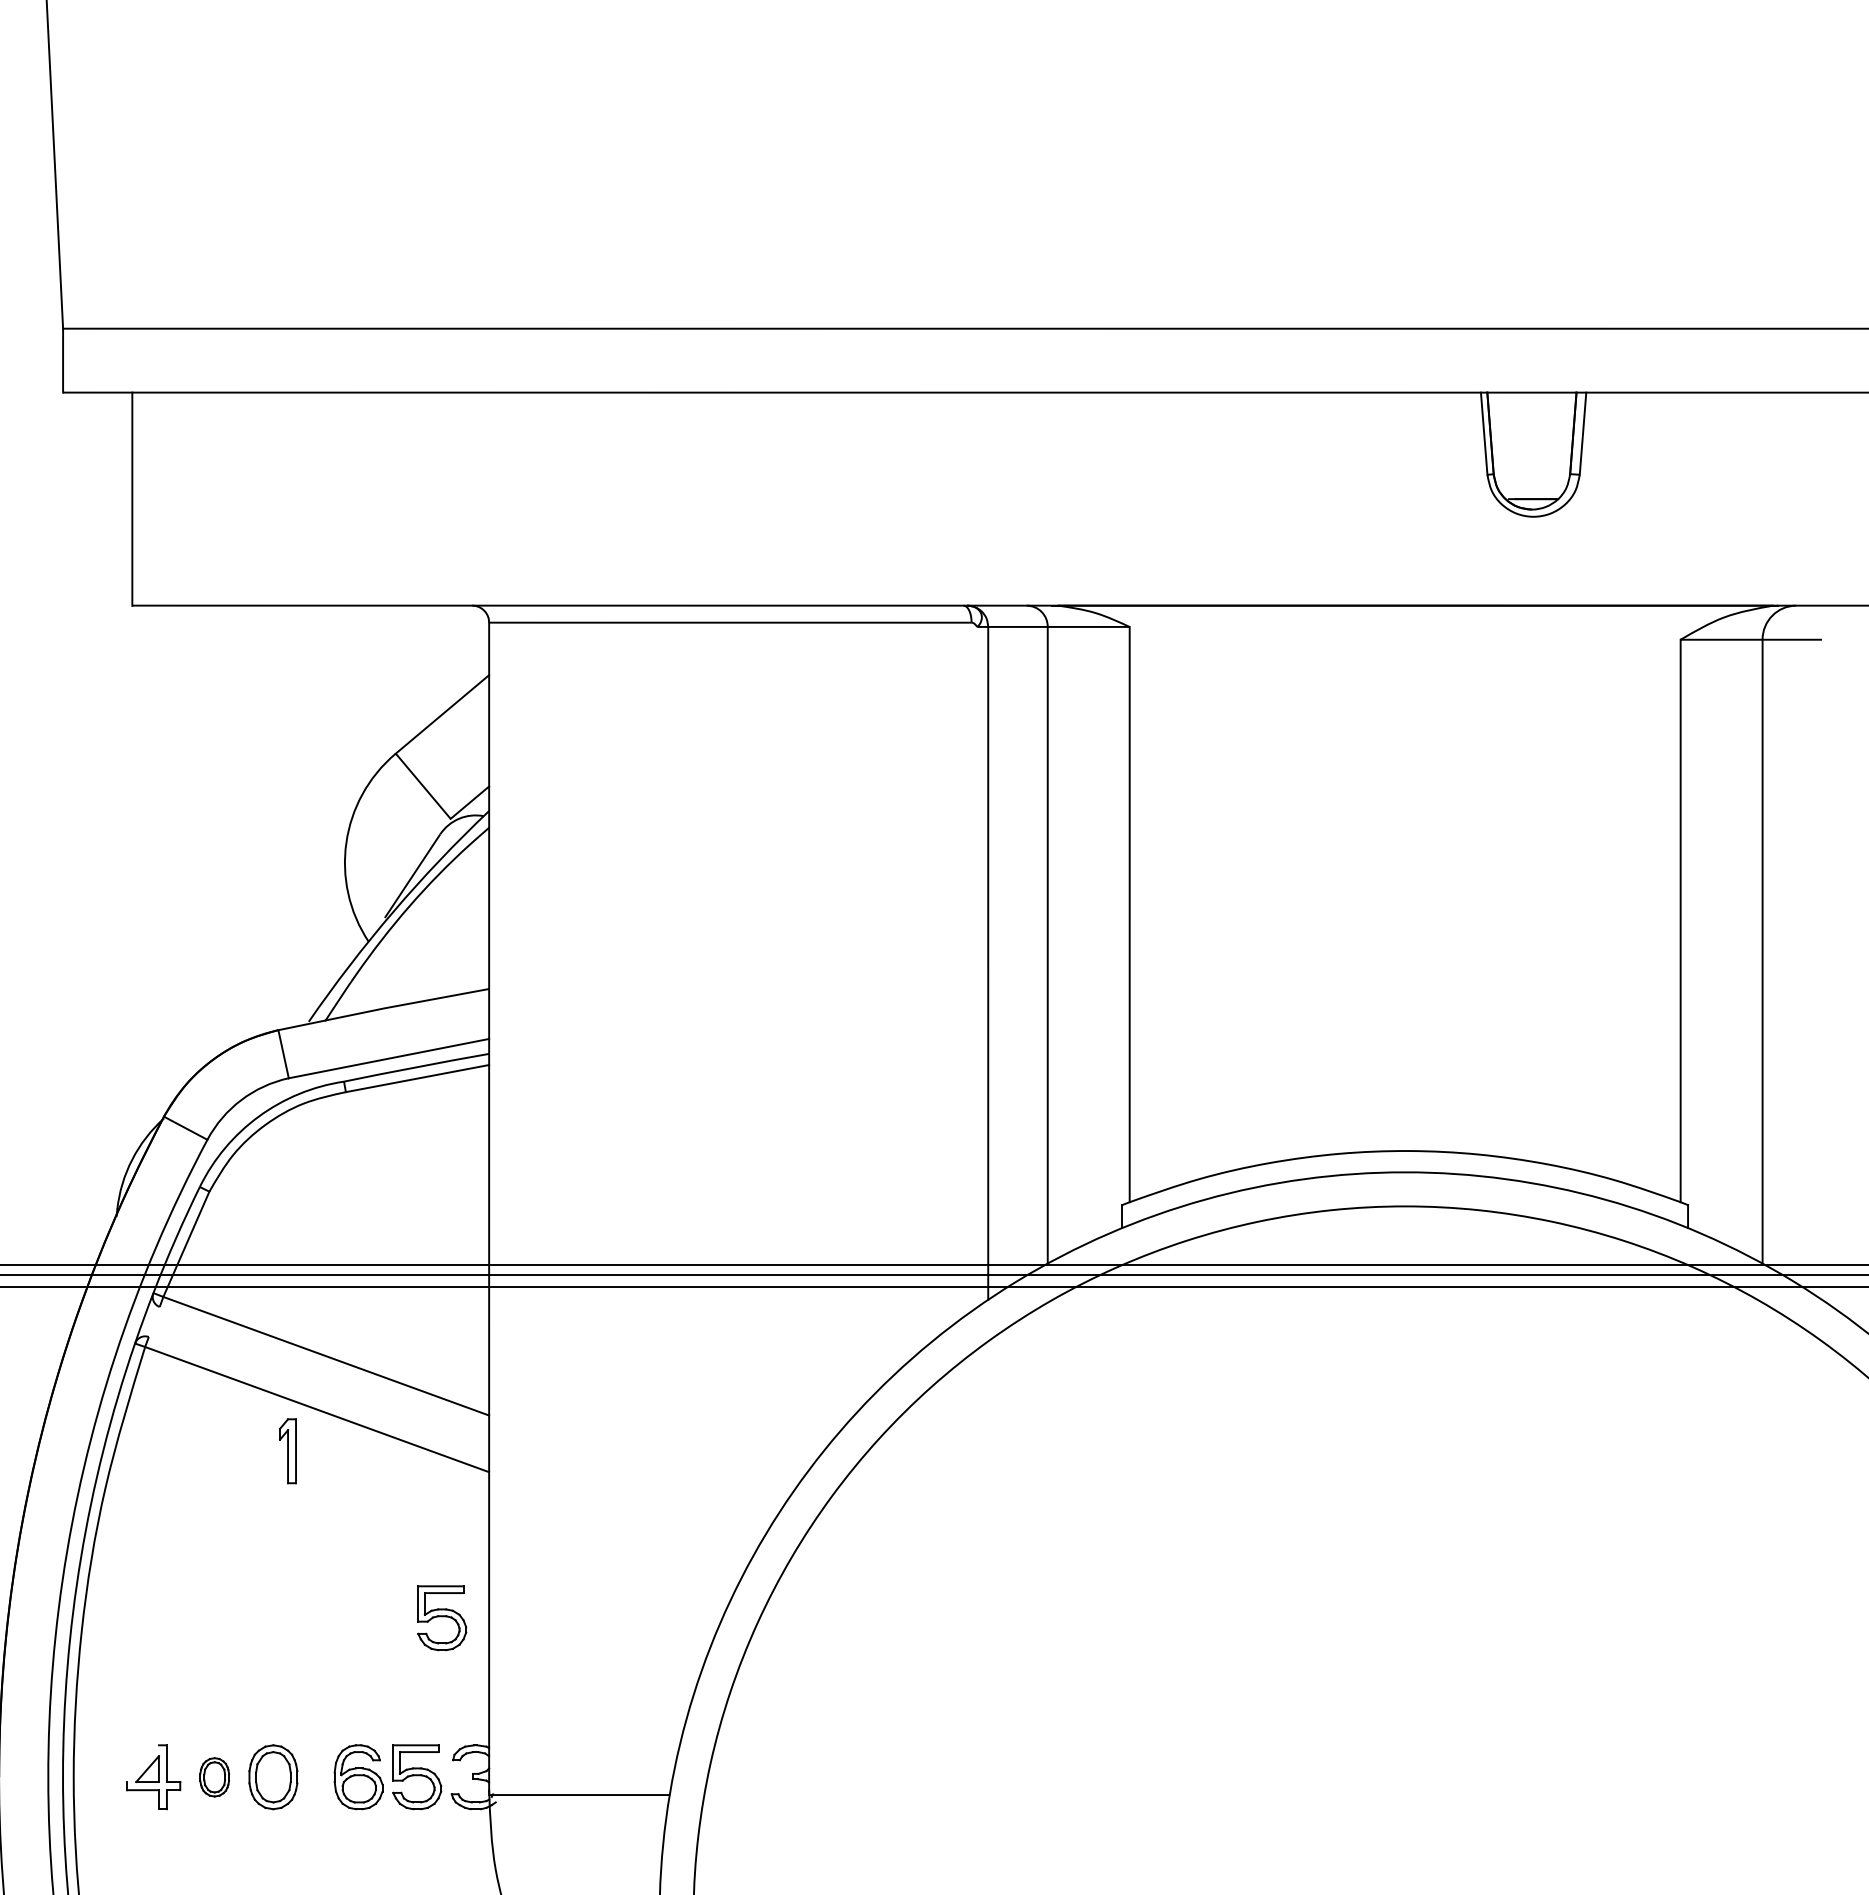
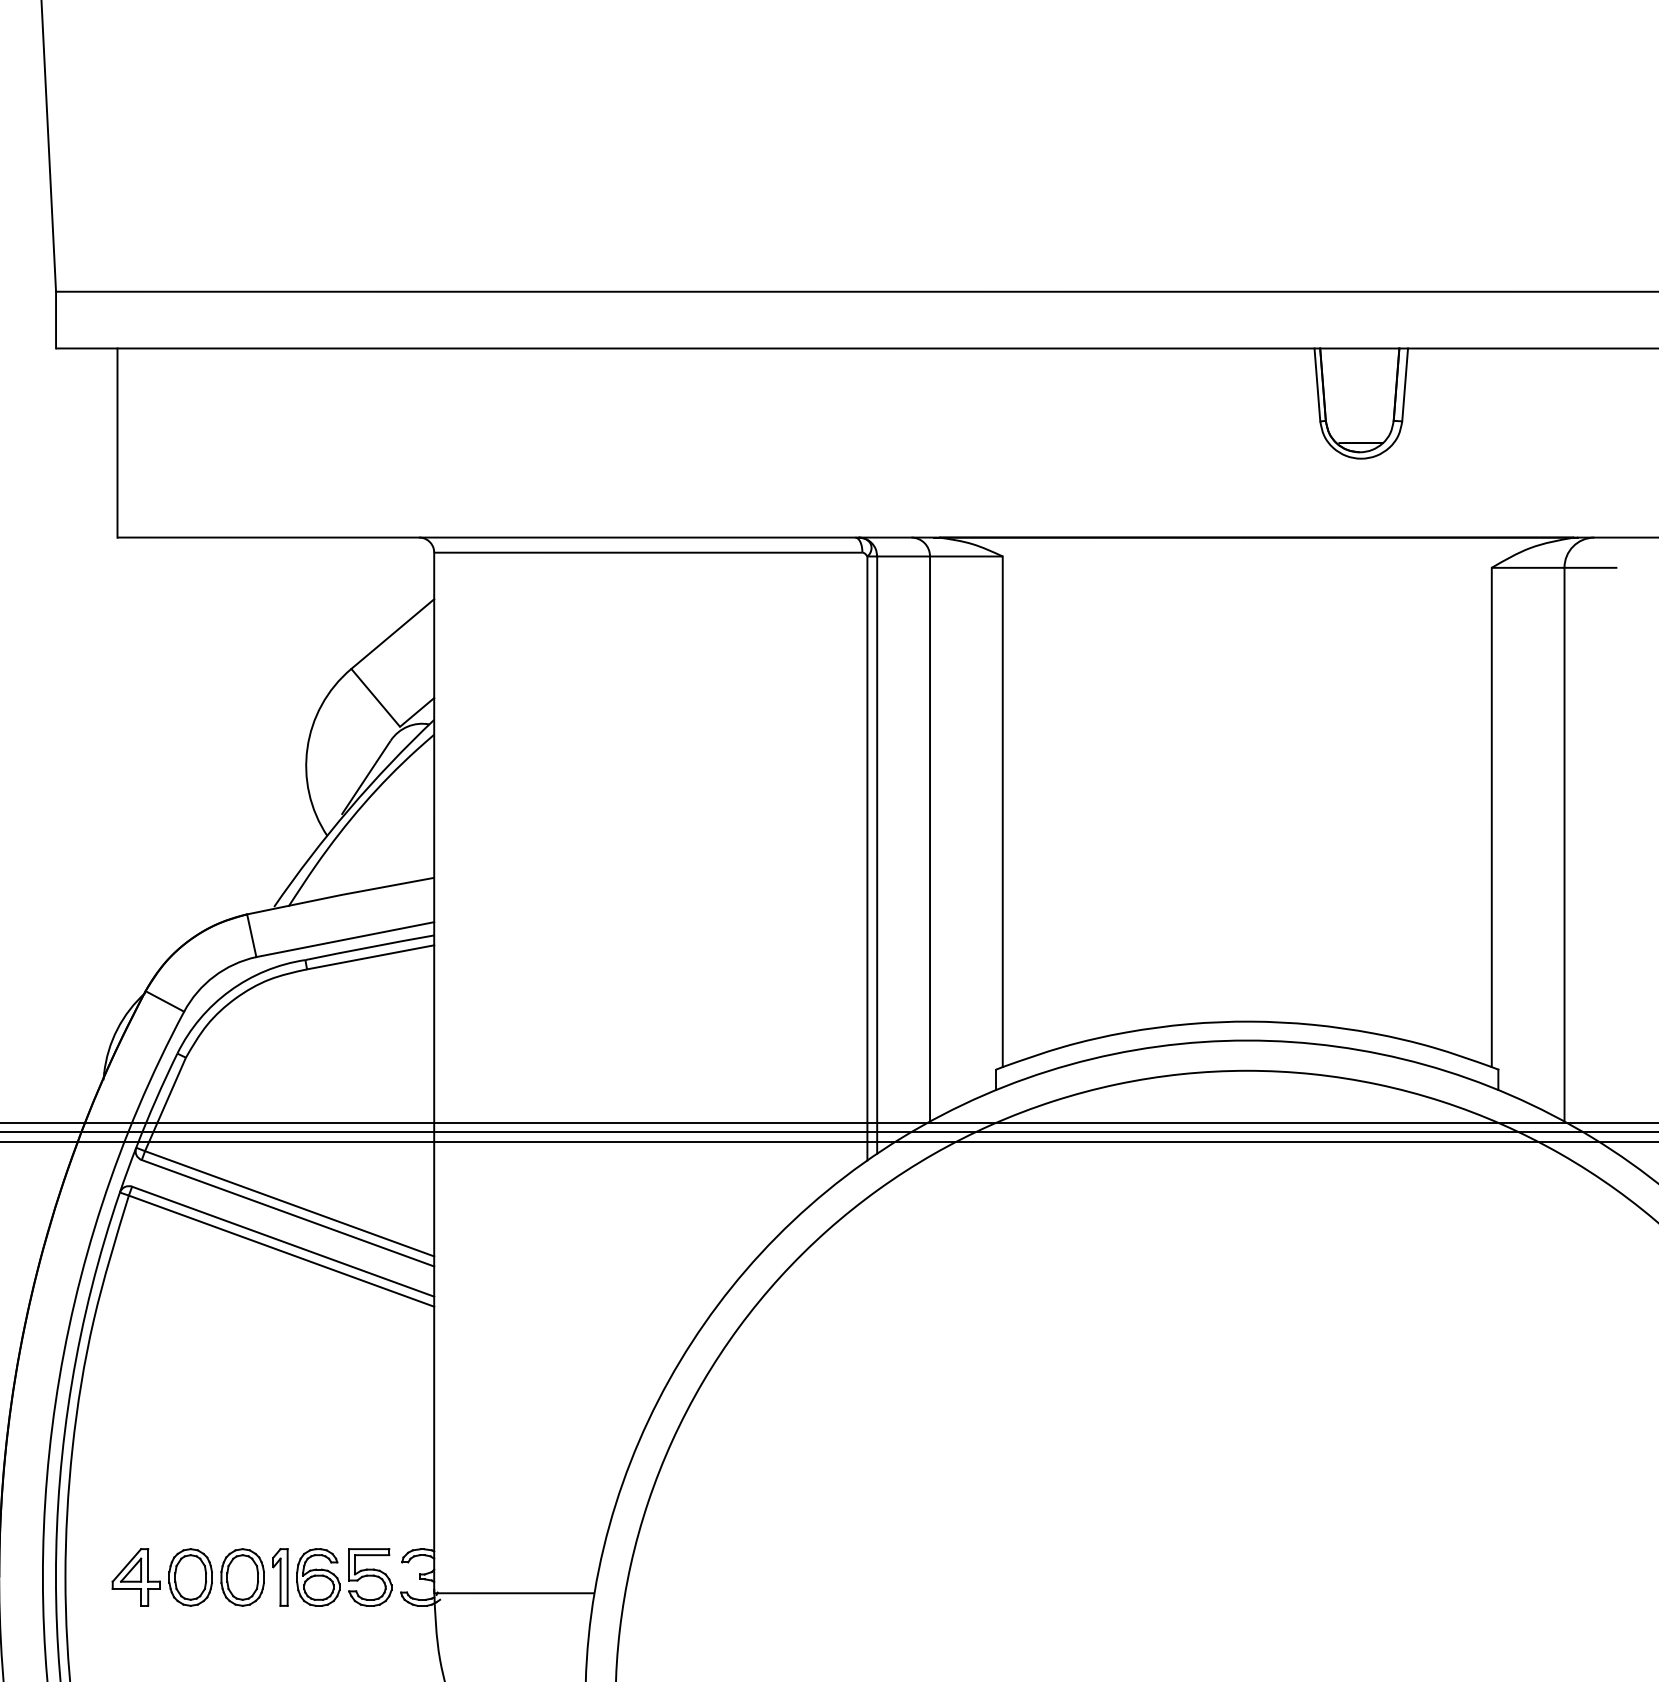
line: (977, 966) -> (867, 857), added
line: (324, 1366) -> (288, 1212), added
line: (318, 1398) -> (282, 1241), added
part: (287, 1451) -> (280, 1577), moved
part: (442, 1618) -> (392, 1436), removed
line: (142, 1763) -> (126, 1565), added
part: (214, 1777) -> (190, 1577), size x1.67

